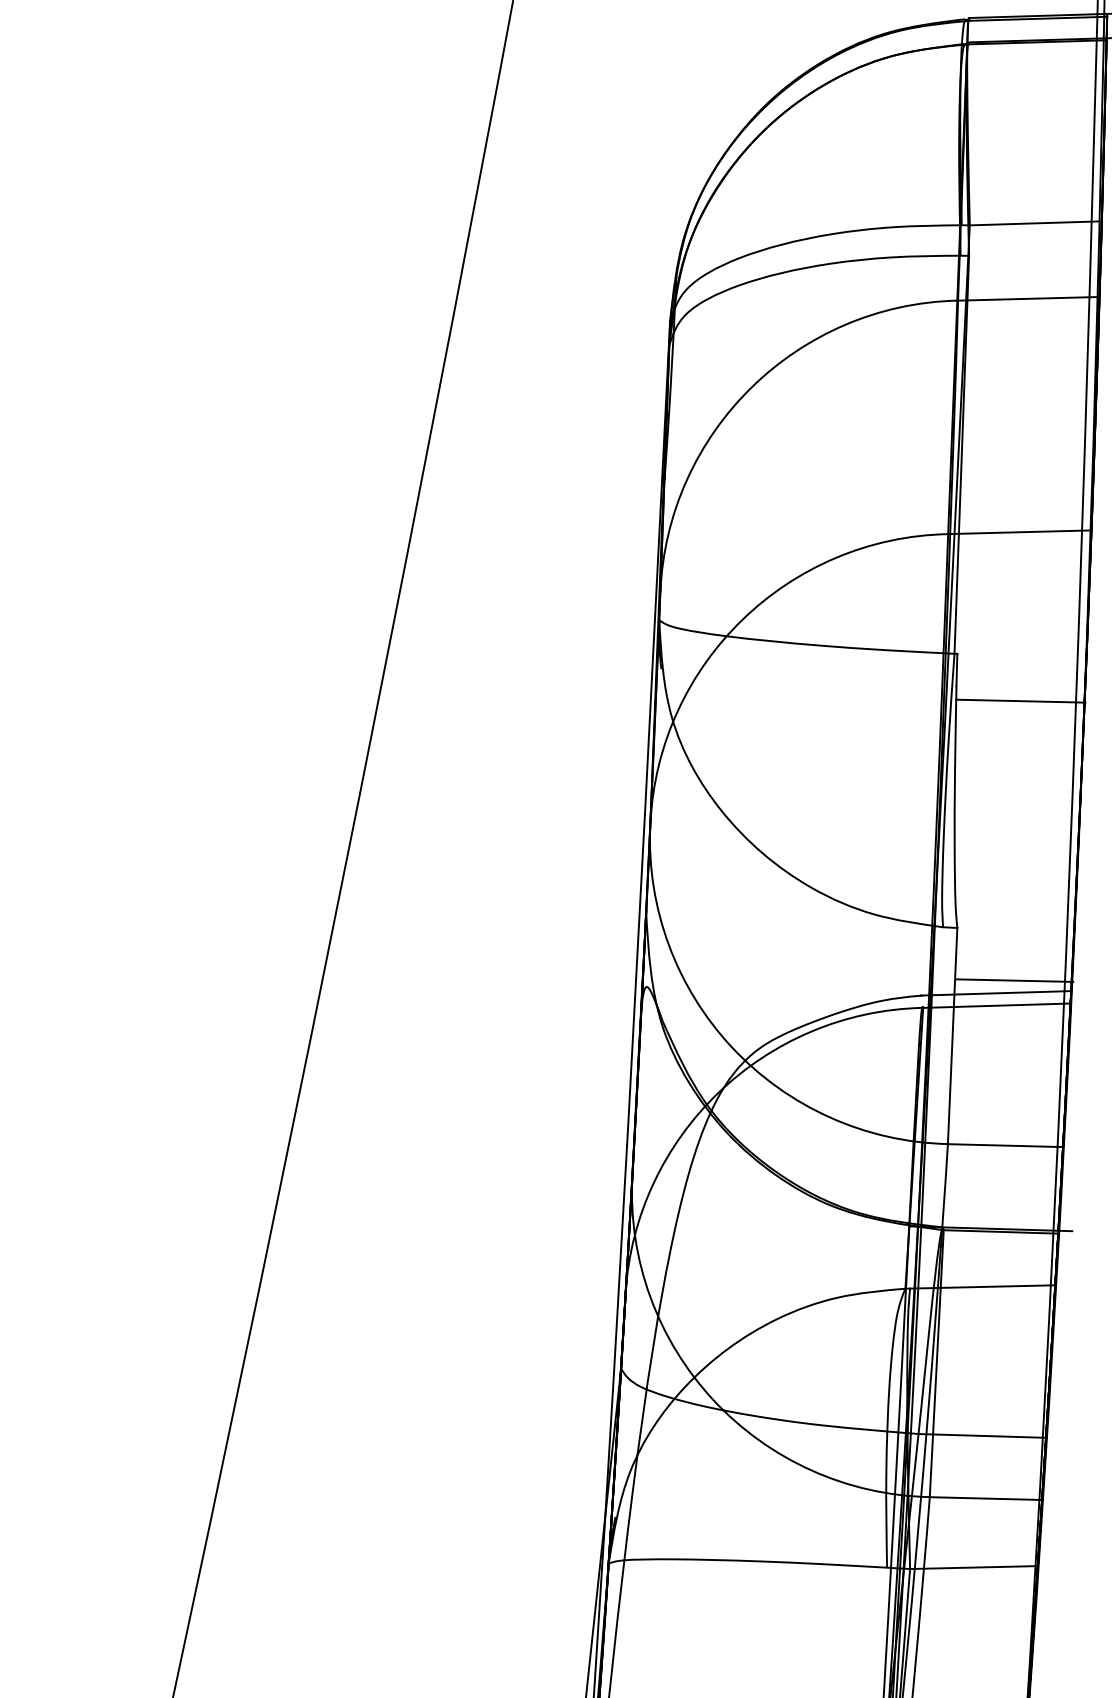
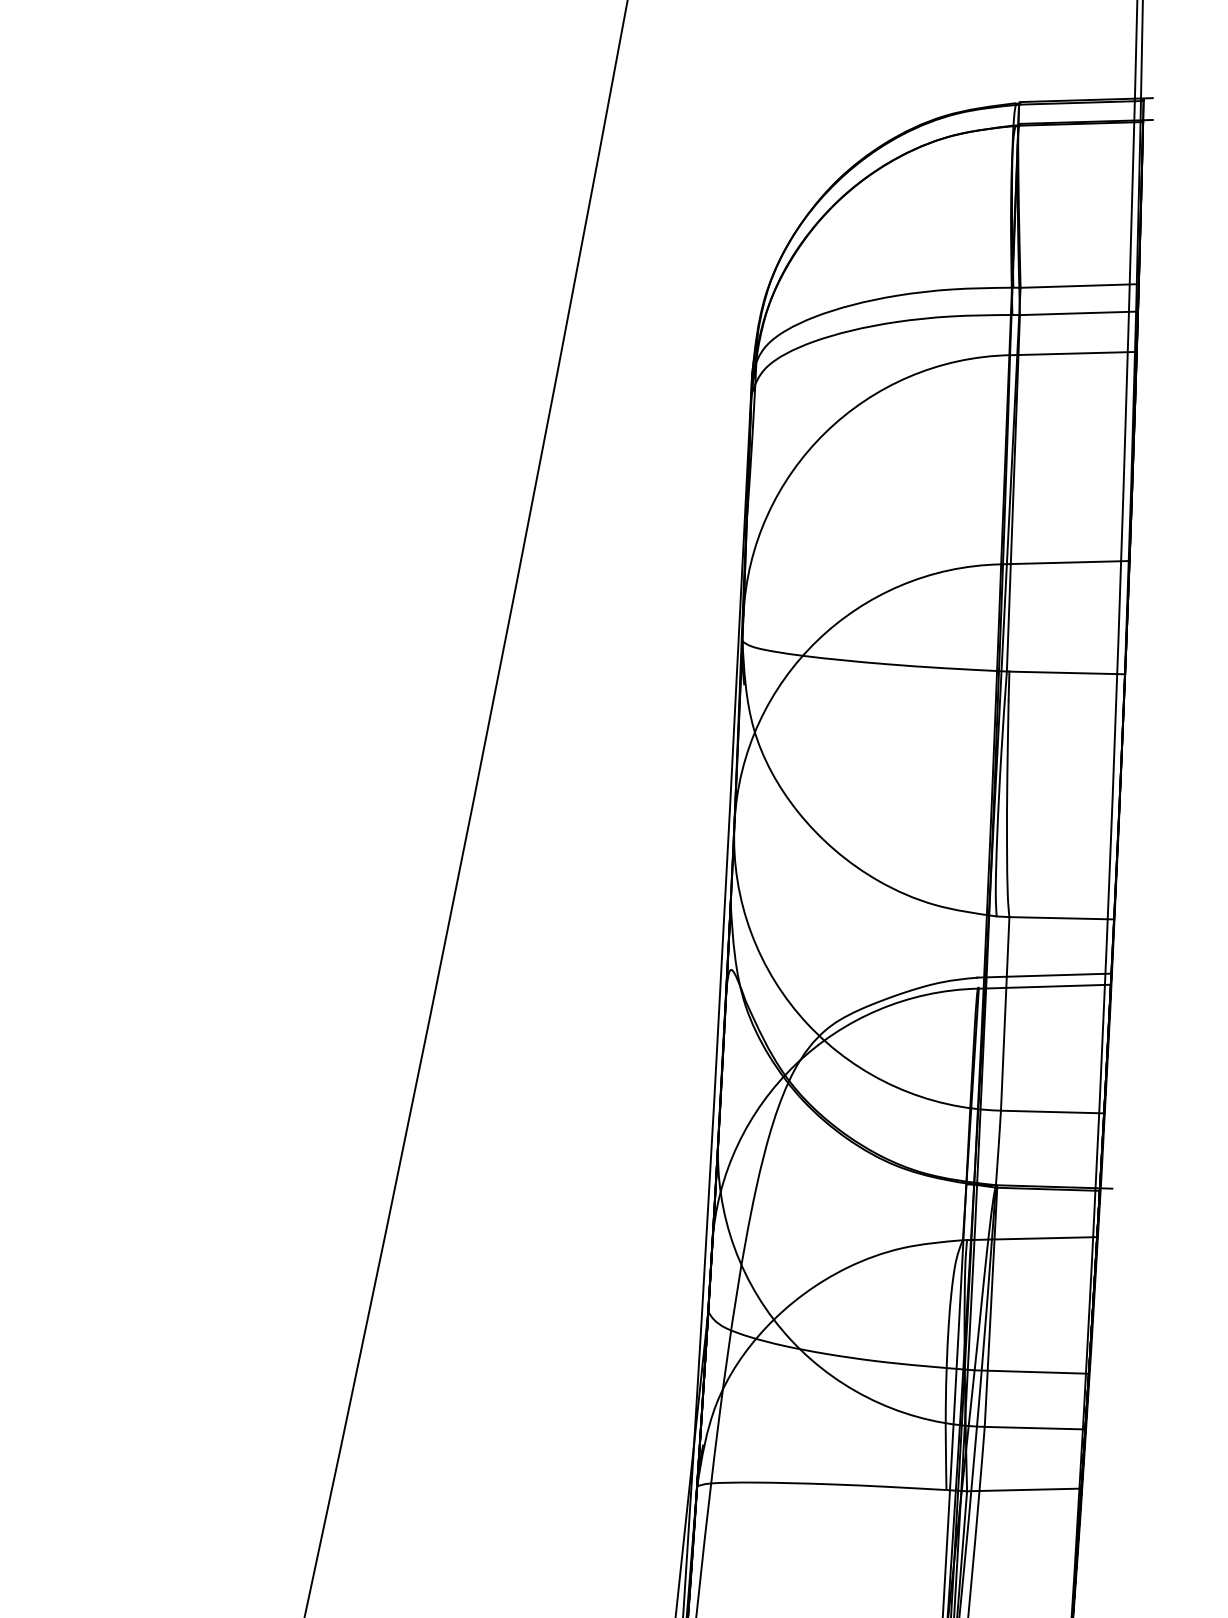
line: (1034, 254) -> (1078, 313), added
line: (1021, 700) -> (1067, 672), moved
line: (1014, 980) -> (1061, 918), moved

